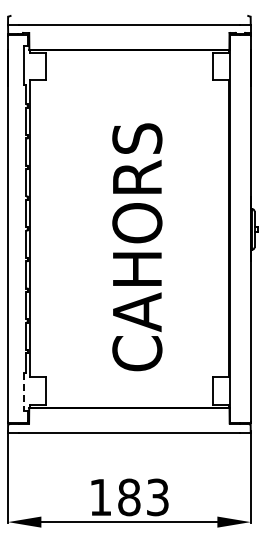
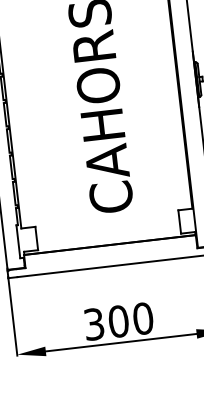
line: (24, 392) -> (18, 242), dashed -> solid
text: (129, 497) -> (118, 321), 183 -> 300

